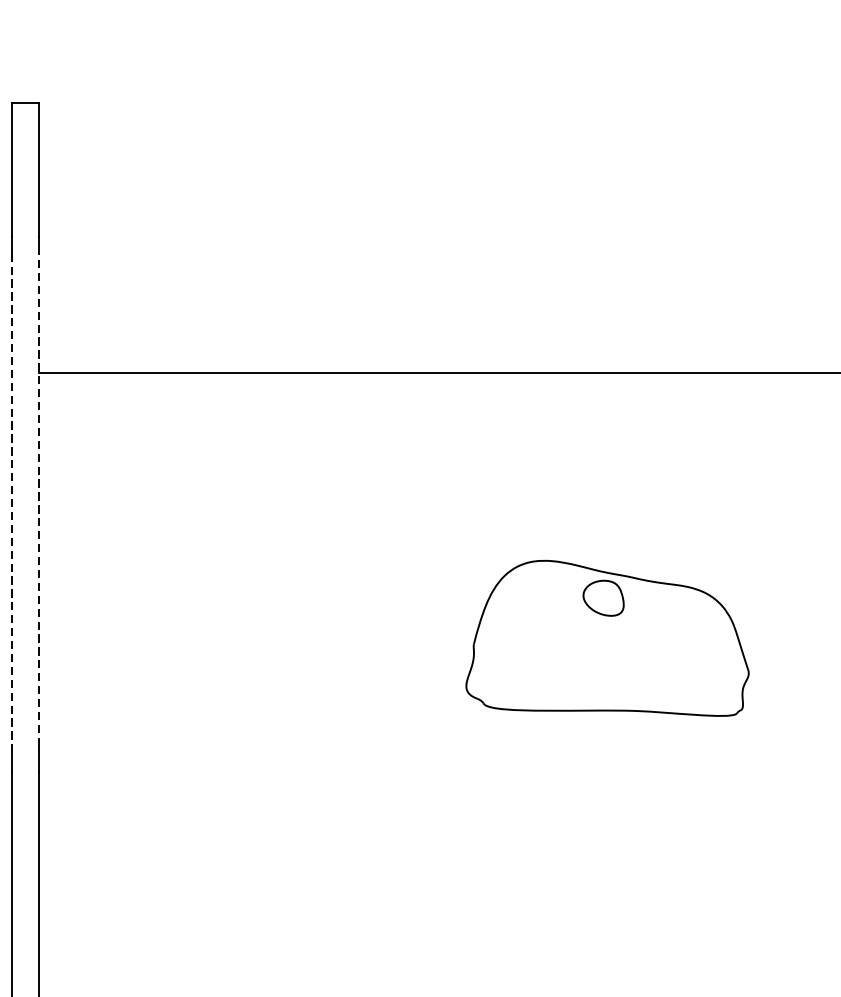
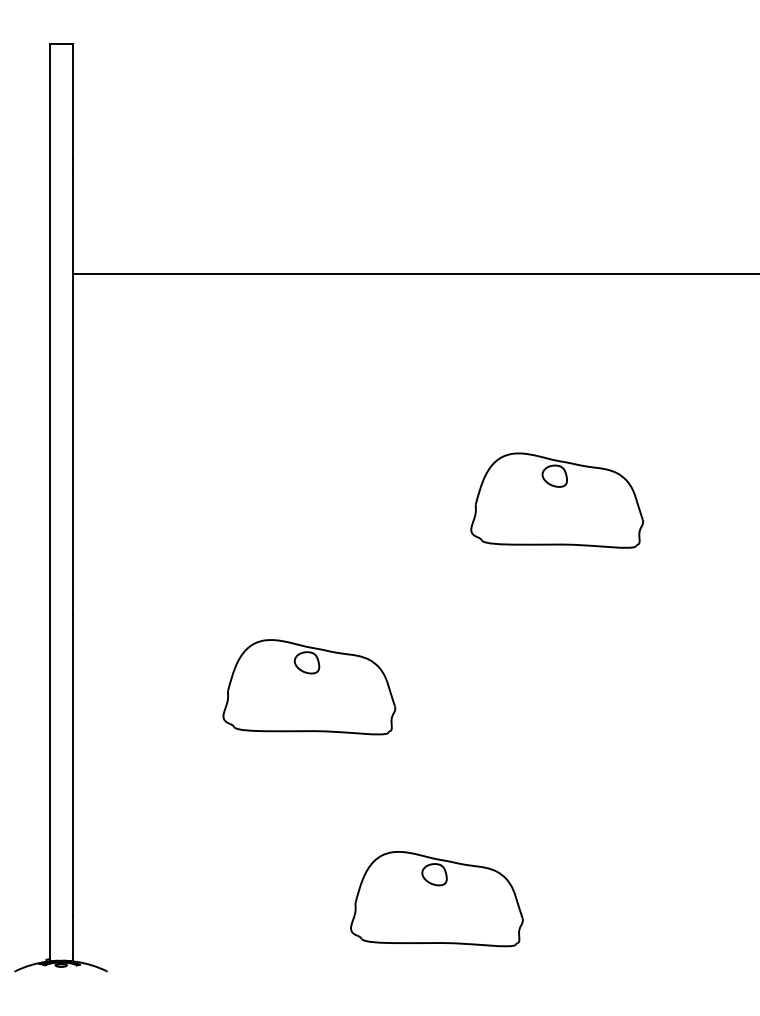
line: (11, 499) -> (49, 382), dashed -> solid
line: (38, 499) -> (72, 382), dashed -> solid
part: (606, 638) -> (556, 500), size x0.71
part: (316, 857) -> (309, 687), added

